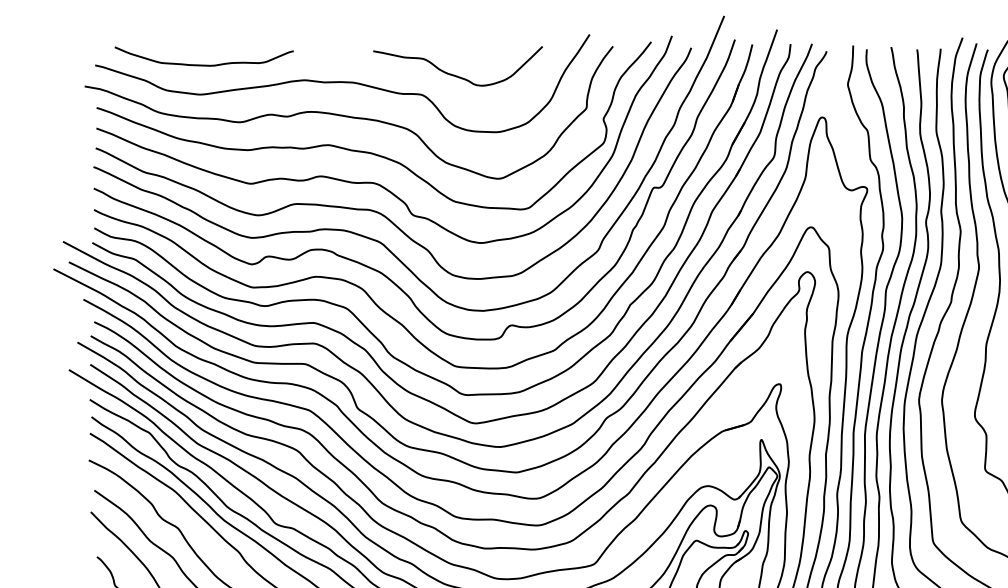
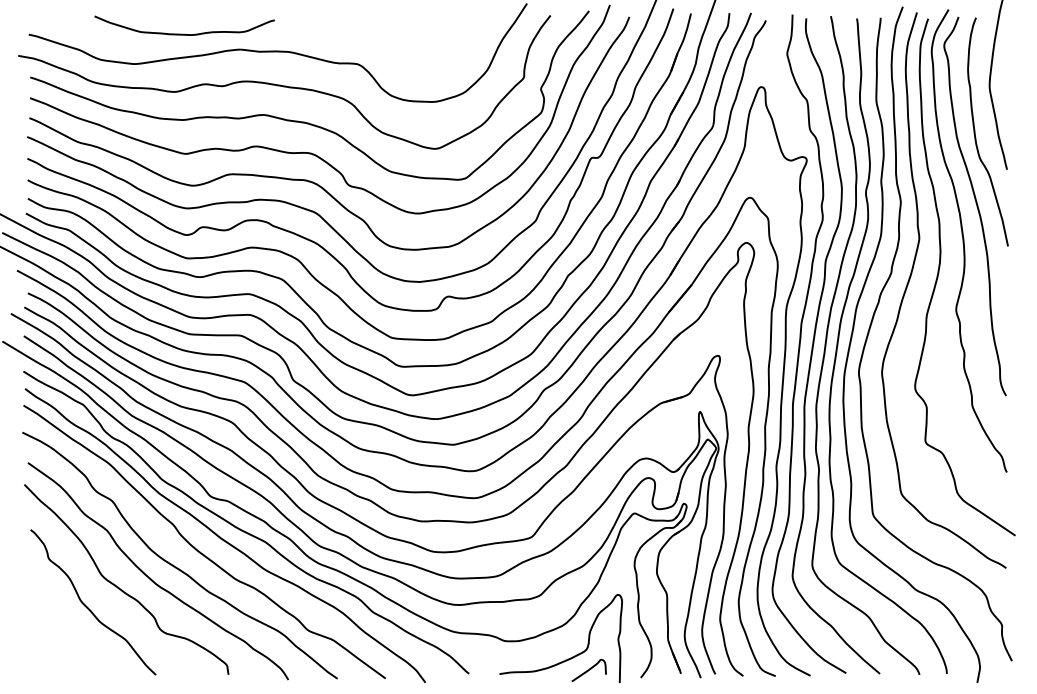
curve: (204, 64) -> (184, 33), moved
curve: (456, 75) -> (392, 44), removed

